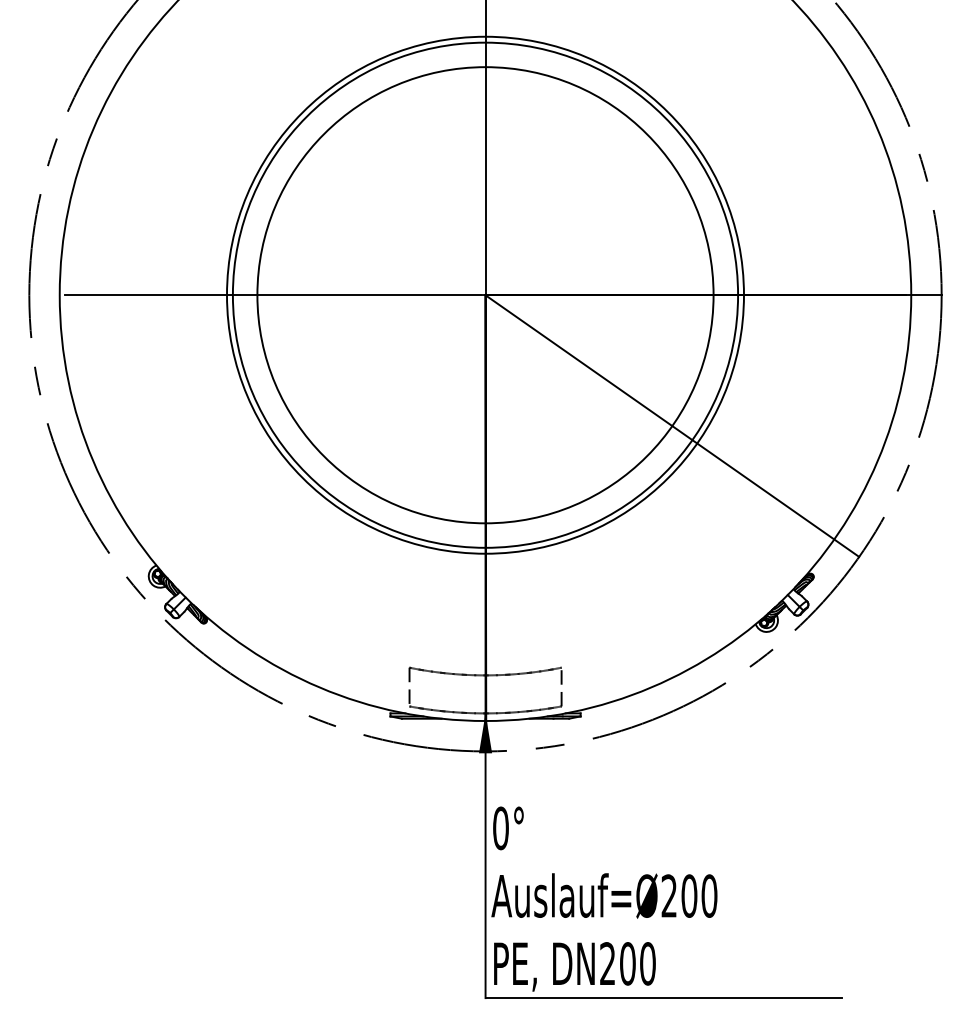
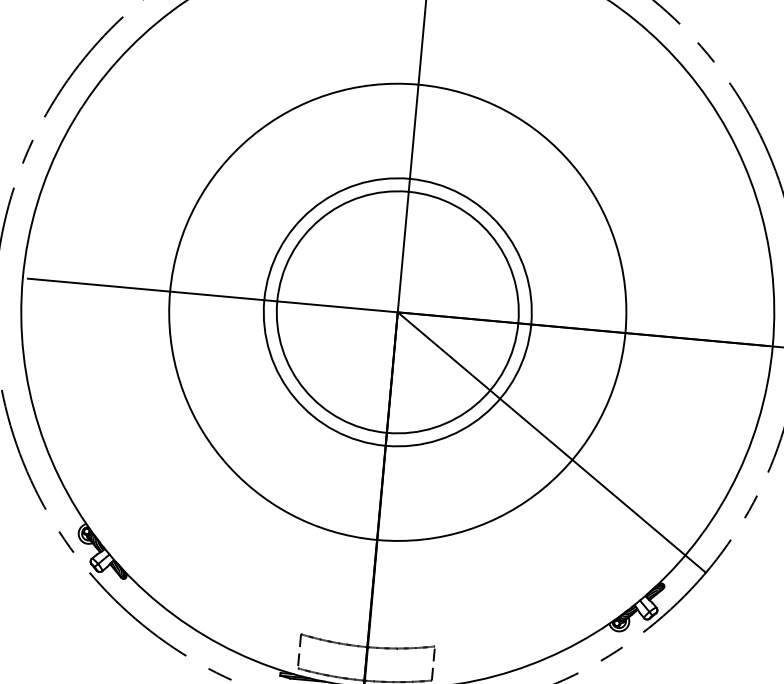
circle: (485, 294) -> (397, 311), size x0.6
circle: (485, 295) -> (397, 312), size x0.6

